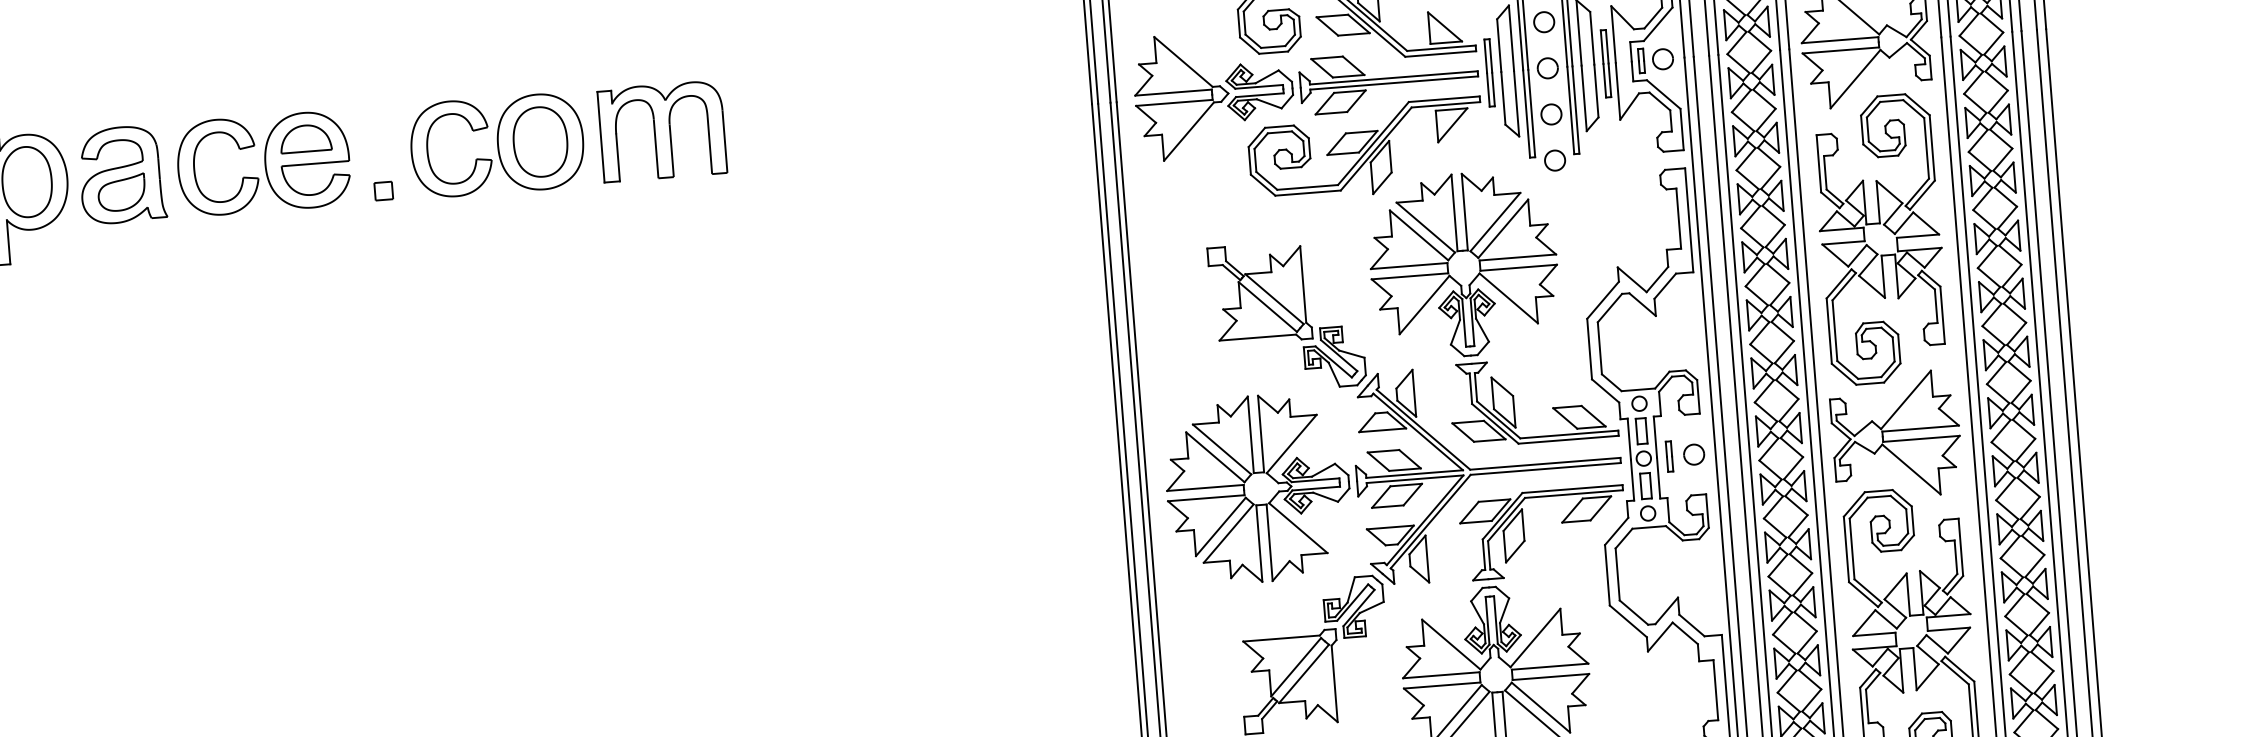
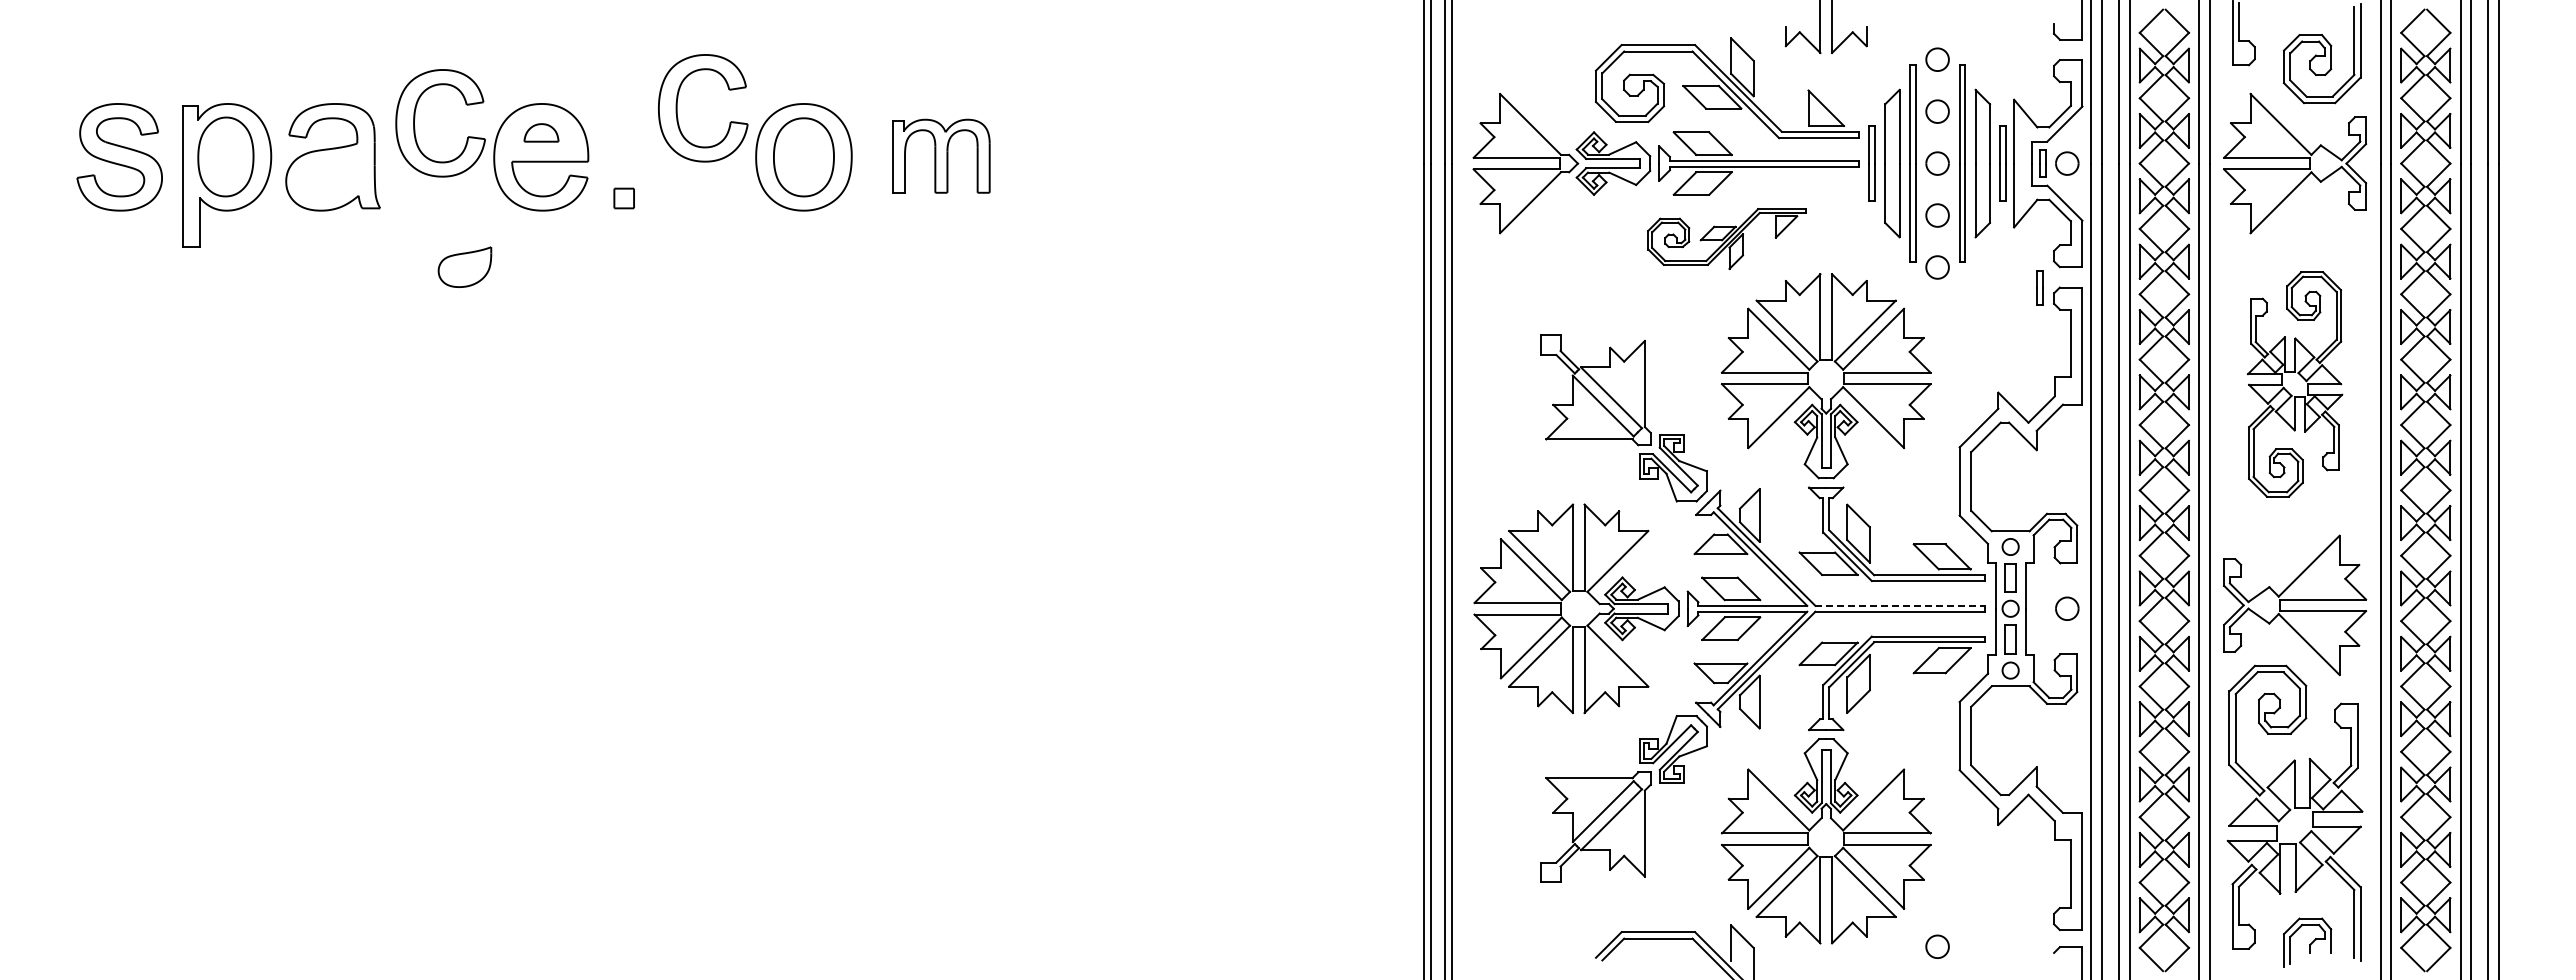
part: (662, 131) -> (941, 156), size x0.7
part: (305, 138) -> (541, 132), size x0.6
part: (1365, 149) -> (1726, 238), size x0.6
part: (428, 150) -> (677, 108), moved
part: (195, 164) -> (415, 118), moved
part: (121, 192) -> (464, 266), moved
part: (1880, 239) -> (2294, 384), size x0.7
part: (1669, 456) -> (2039, 287), moved
line: (1545, 463) -> (1900, 605), solid -> dashed

